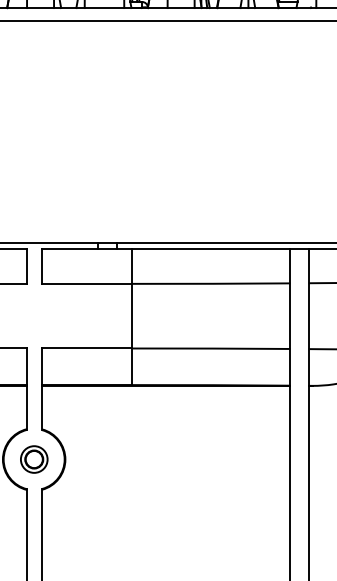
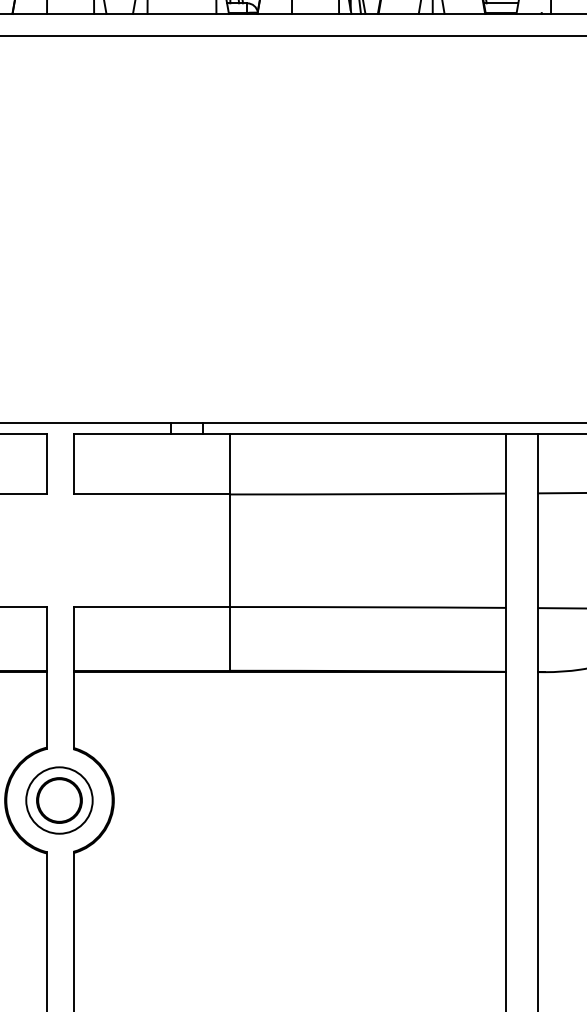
part: (34, 459) -> (60, 800), size x1.43

